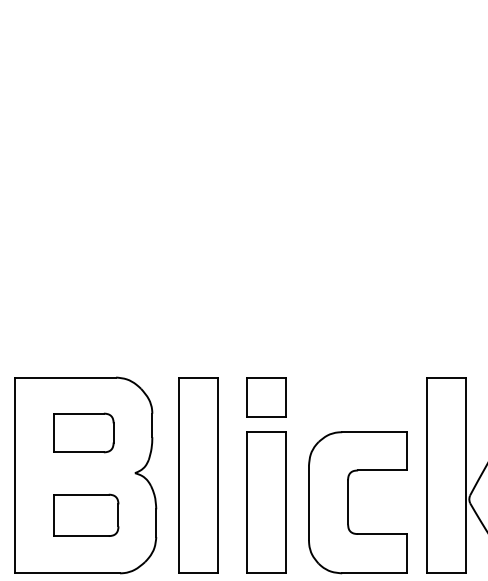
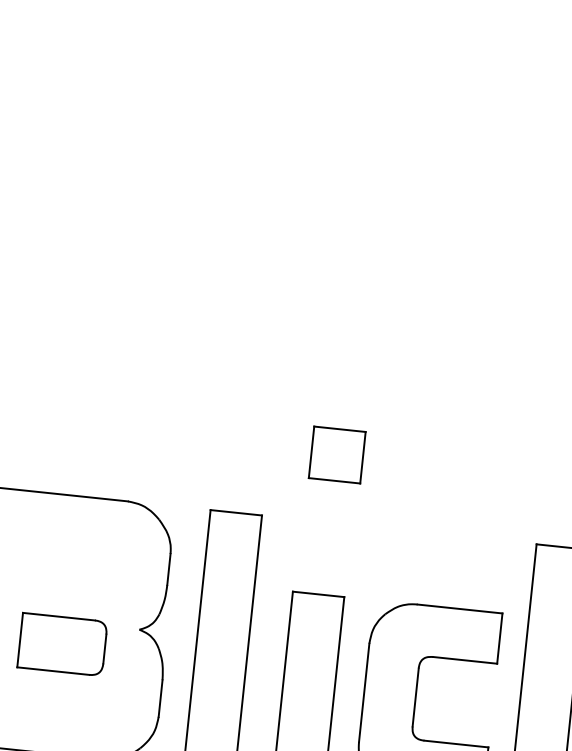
part: (266, 397) -> (336, 455), moved
part: (83, 432) -> (77, 569), removed
part: (86, 514) -> (62, 643), moved

